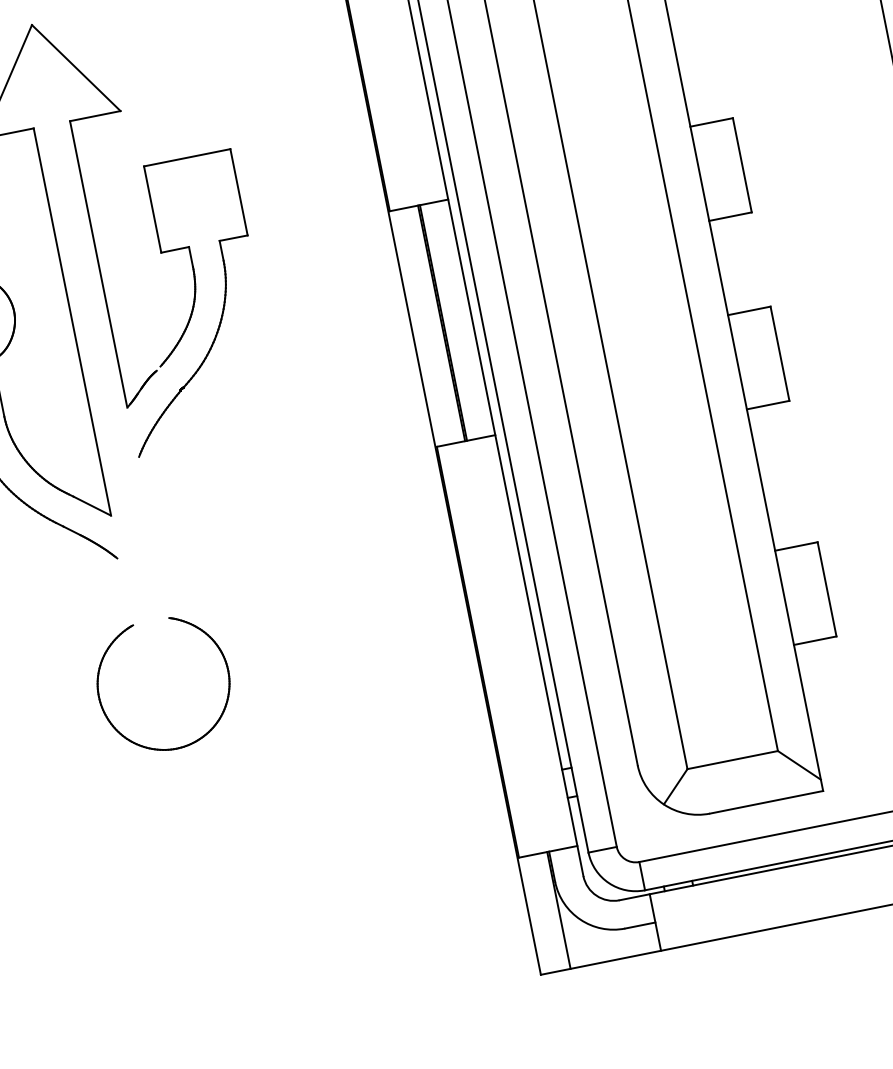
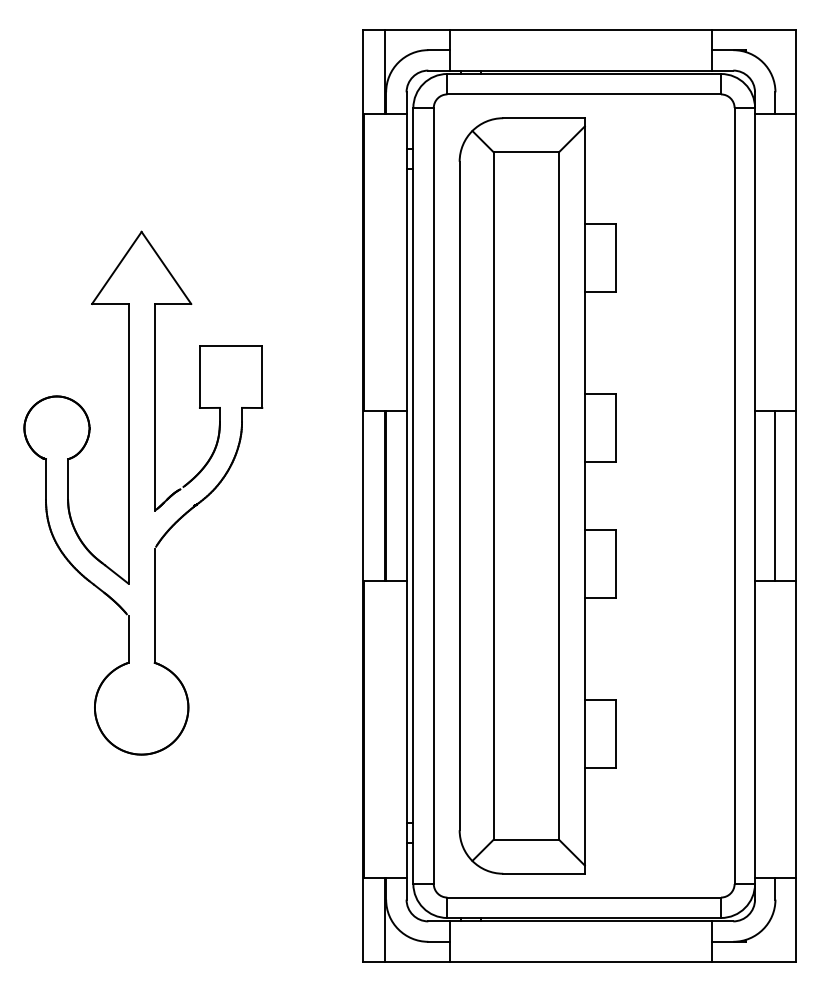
line: (153, 538) -> (154, 605), added
line: (126, 592) -> (128, 639), added

